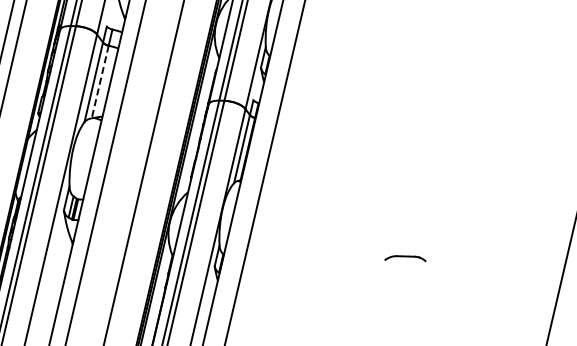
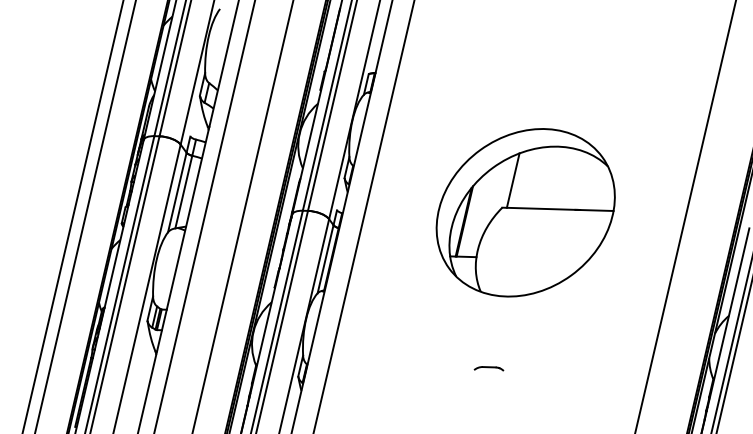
line: (99, 82) -> (183, 192), dashed -> solid
part: (441, 102) -> (525, 212), added
part: (404, 258) -> (488, 368), size x0.71

